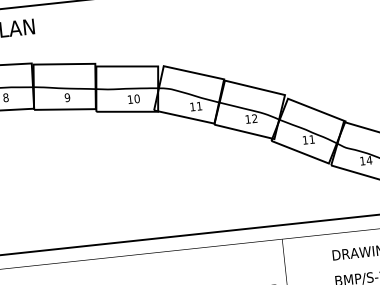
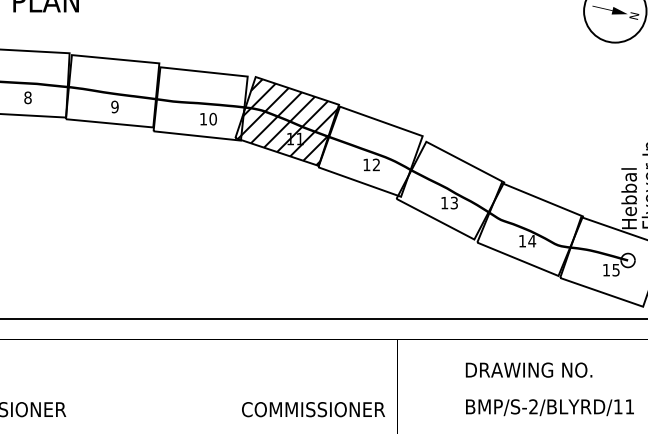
hatch: (189, 95) -> (287, 122), added
text: (311, 139) -> (453, 202), 11 -> 13

